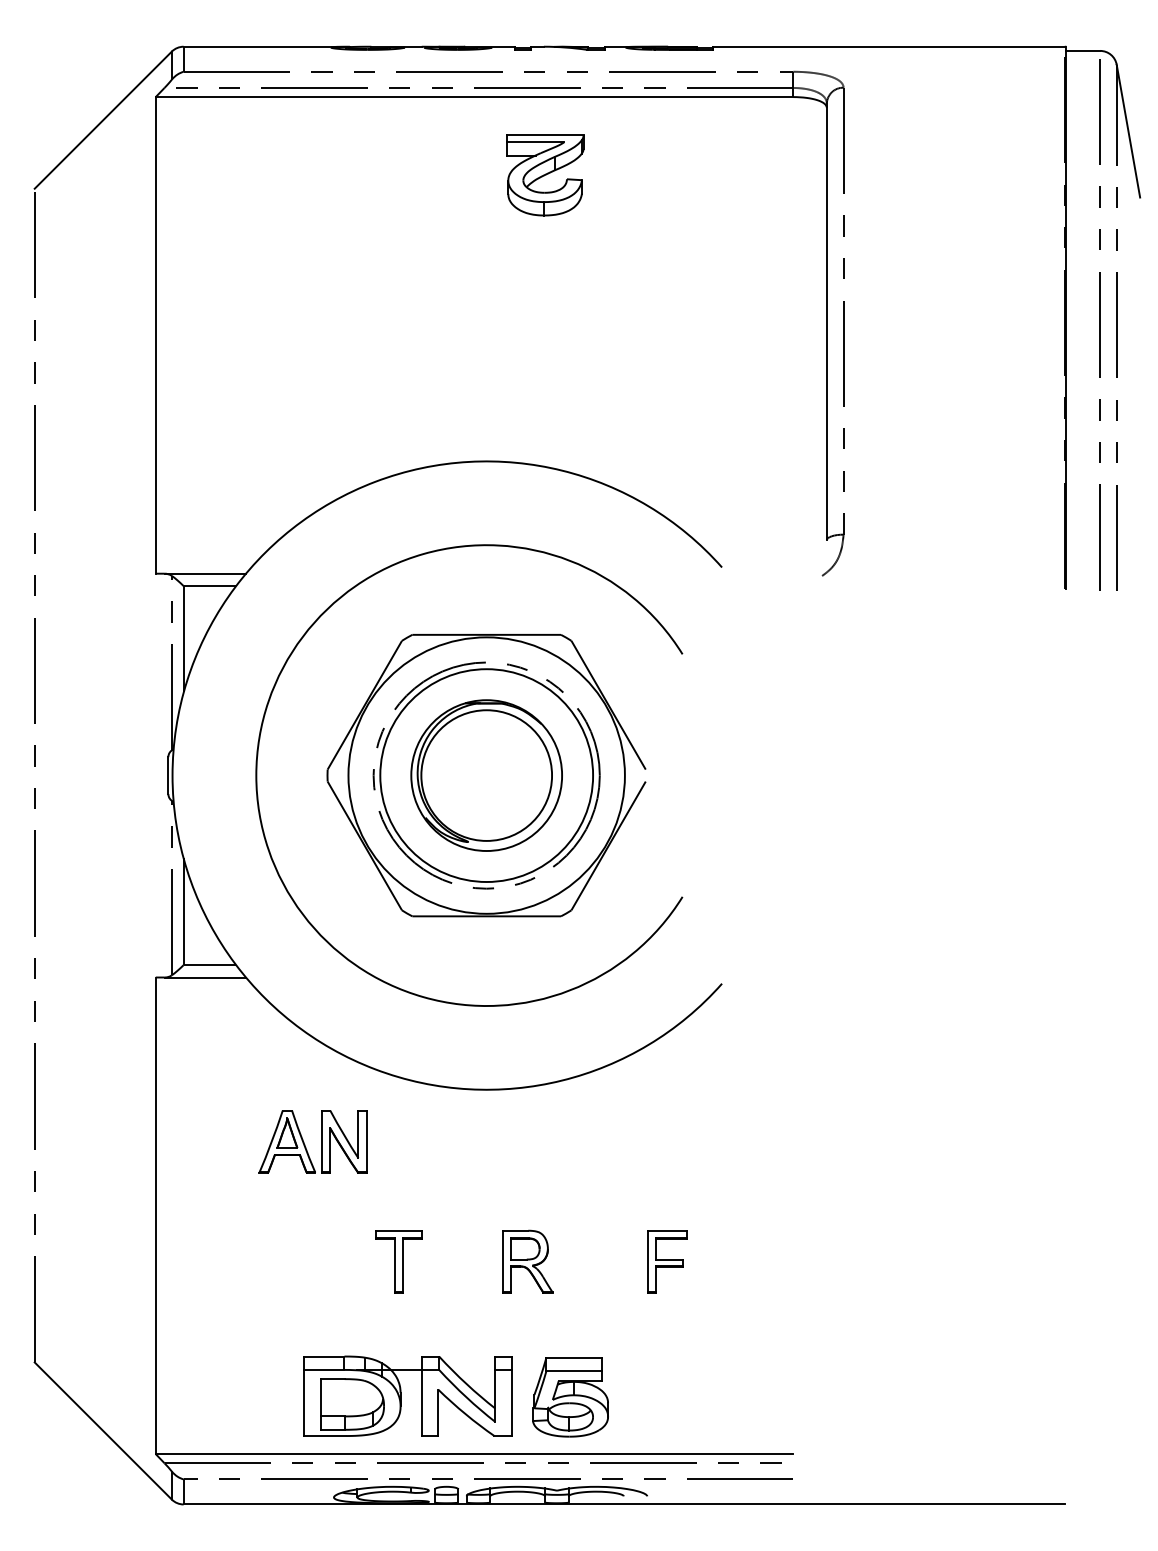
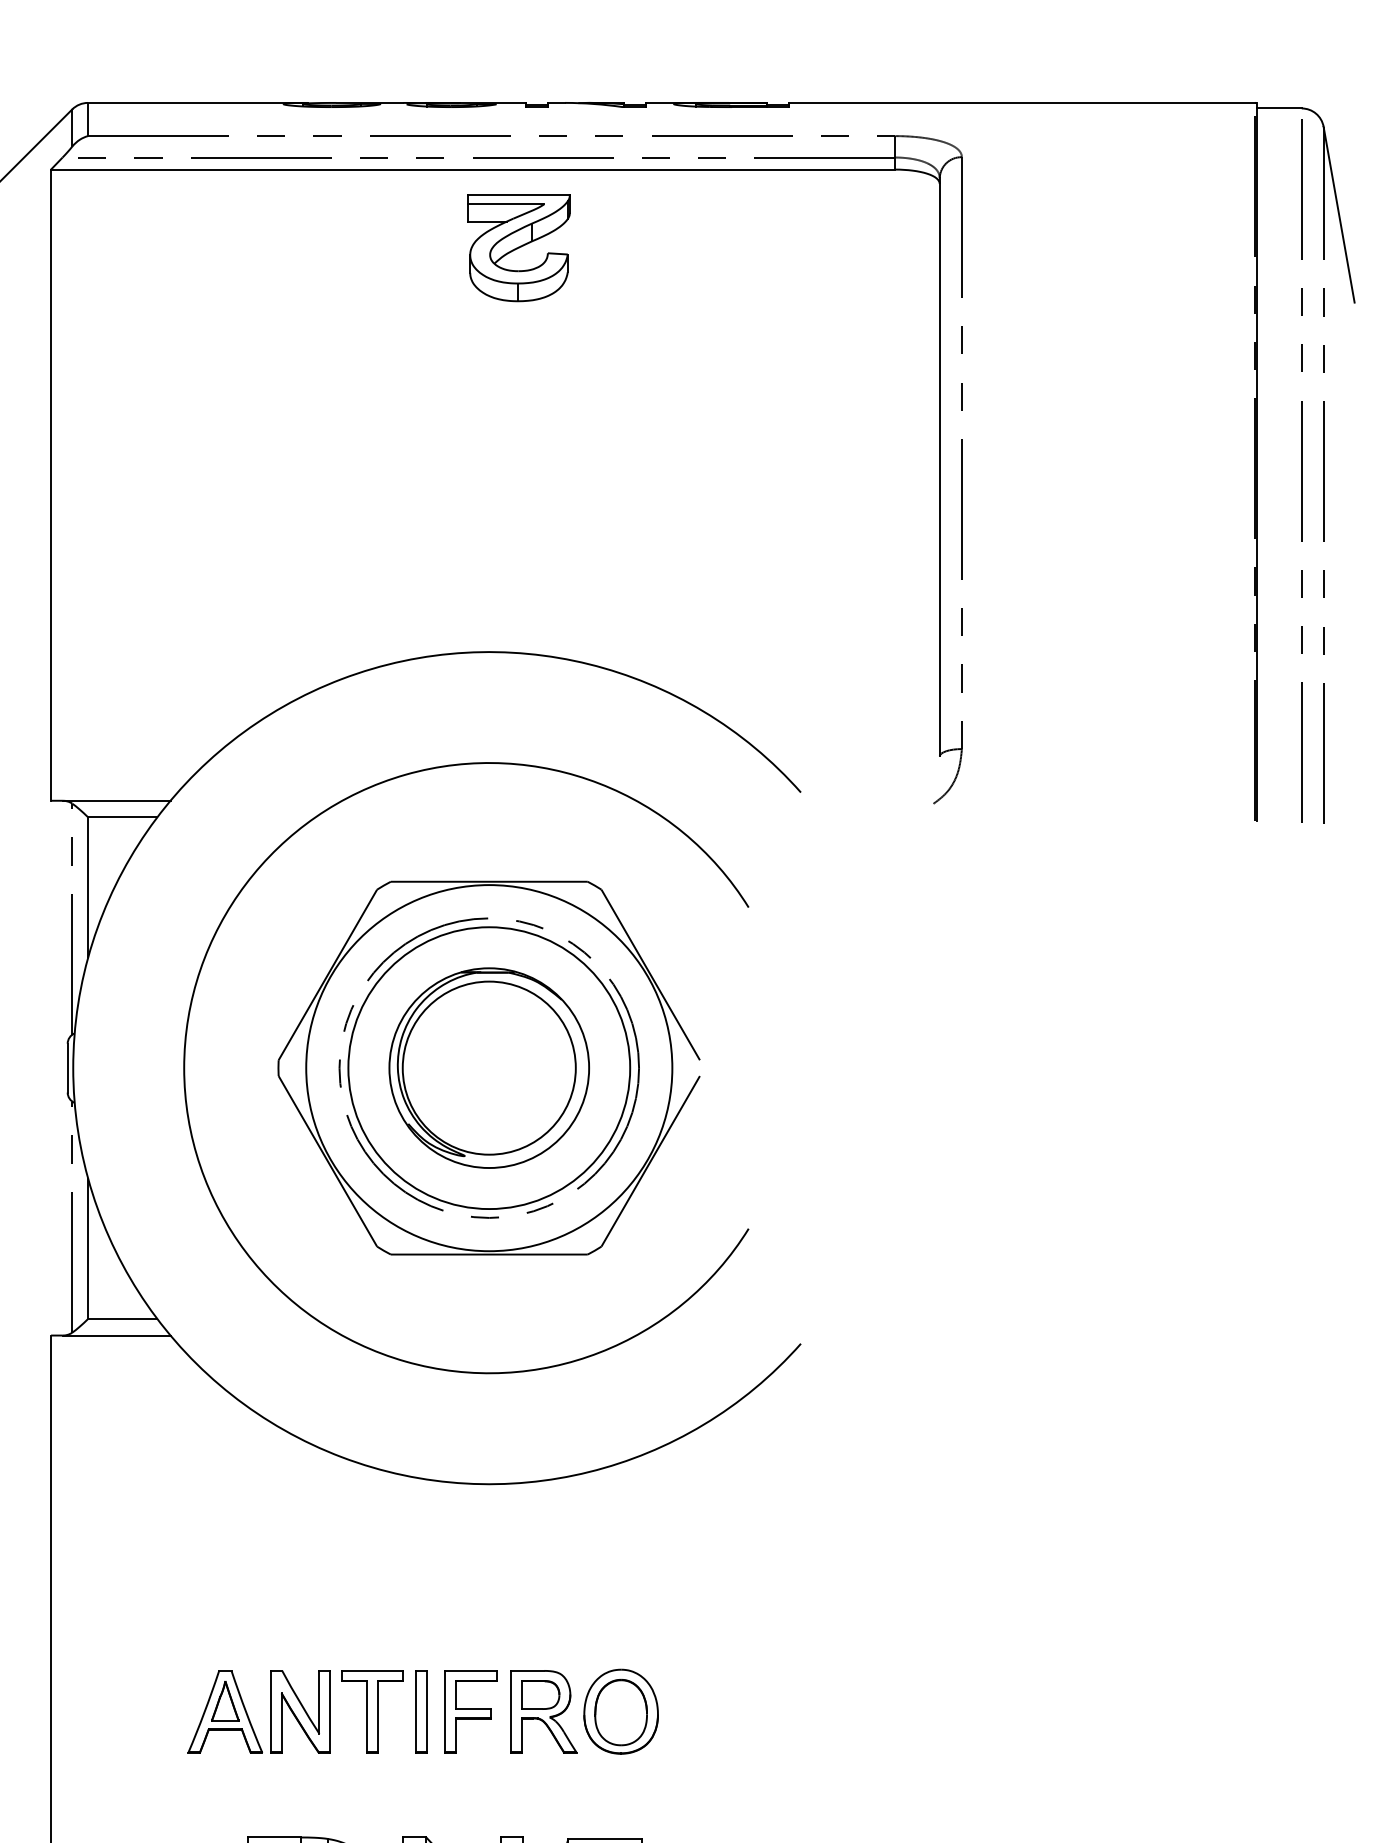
part: (545, 175) -> (519, 248), moved
part: (305, 1144) -> (249, 1715), moved
part: (435, 1261) -> (421, 1711), added
part: (585, 1261) -> (620, 1711), added
part: (667, 1261) -> (470, 1711), moved

